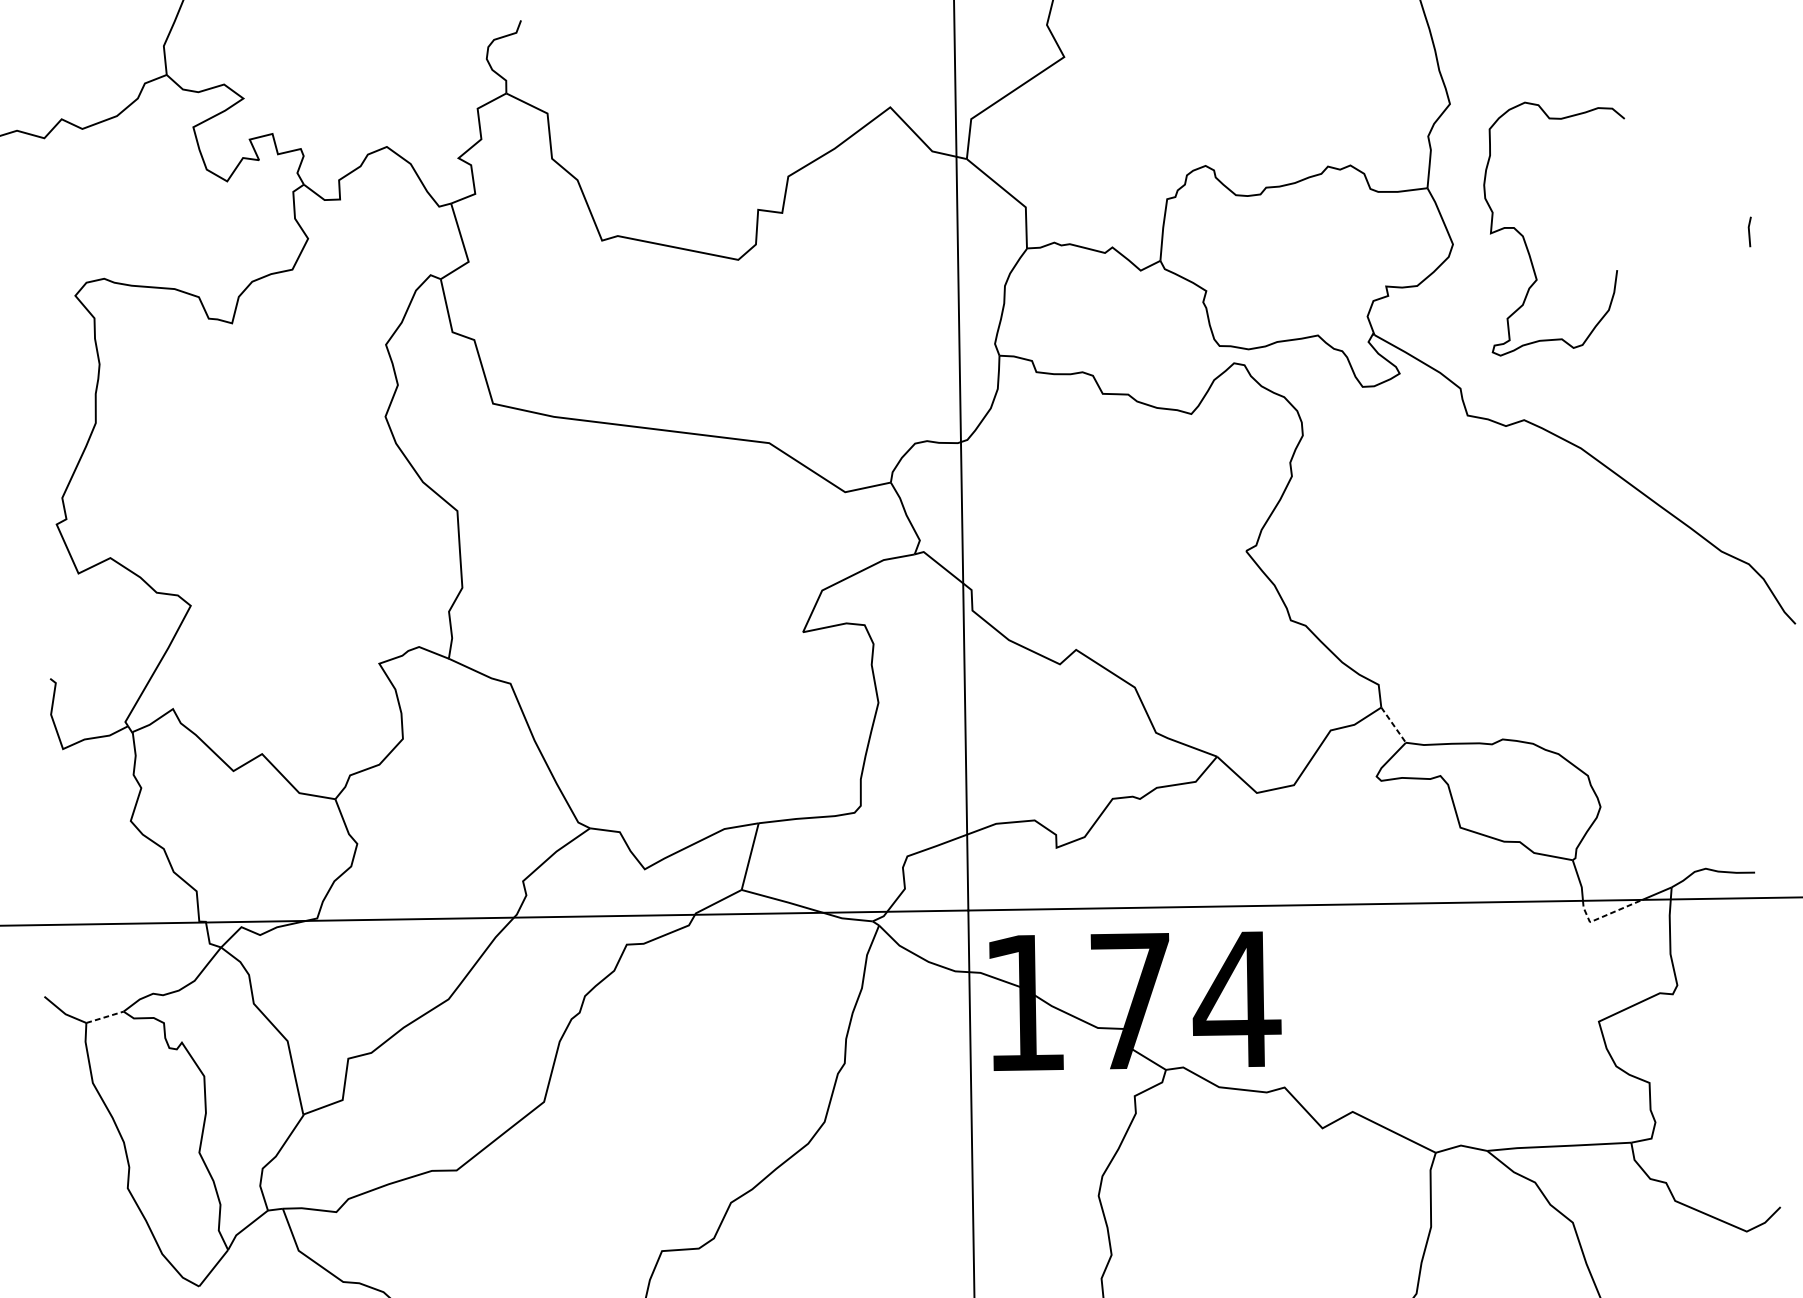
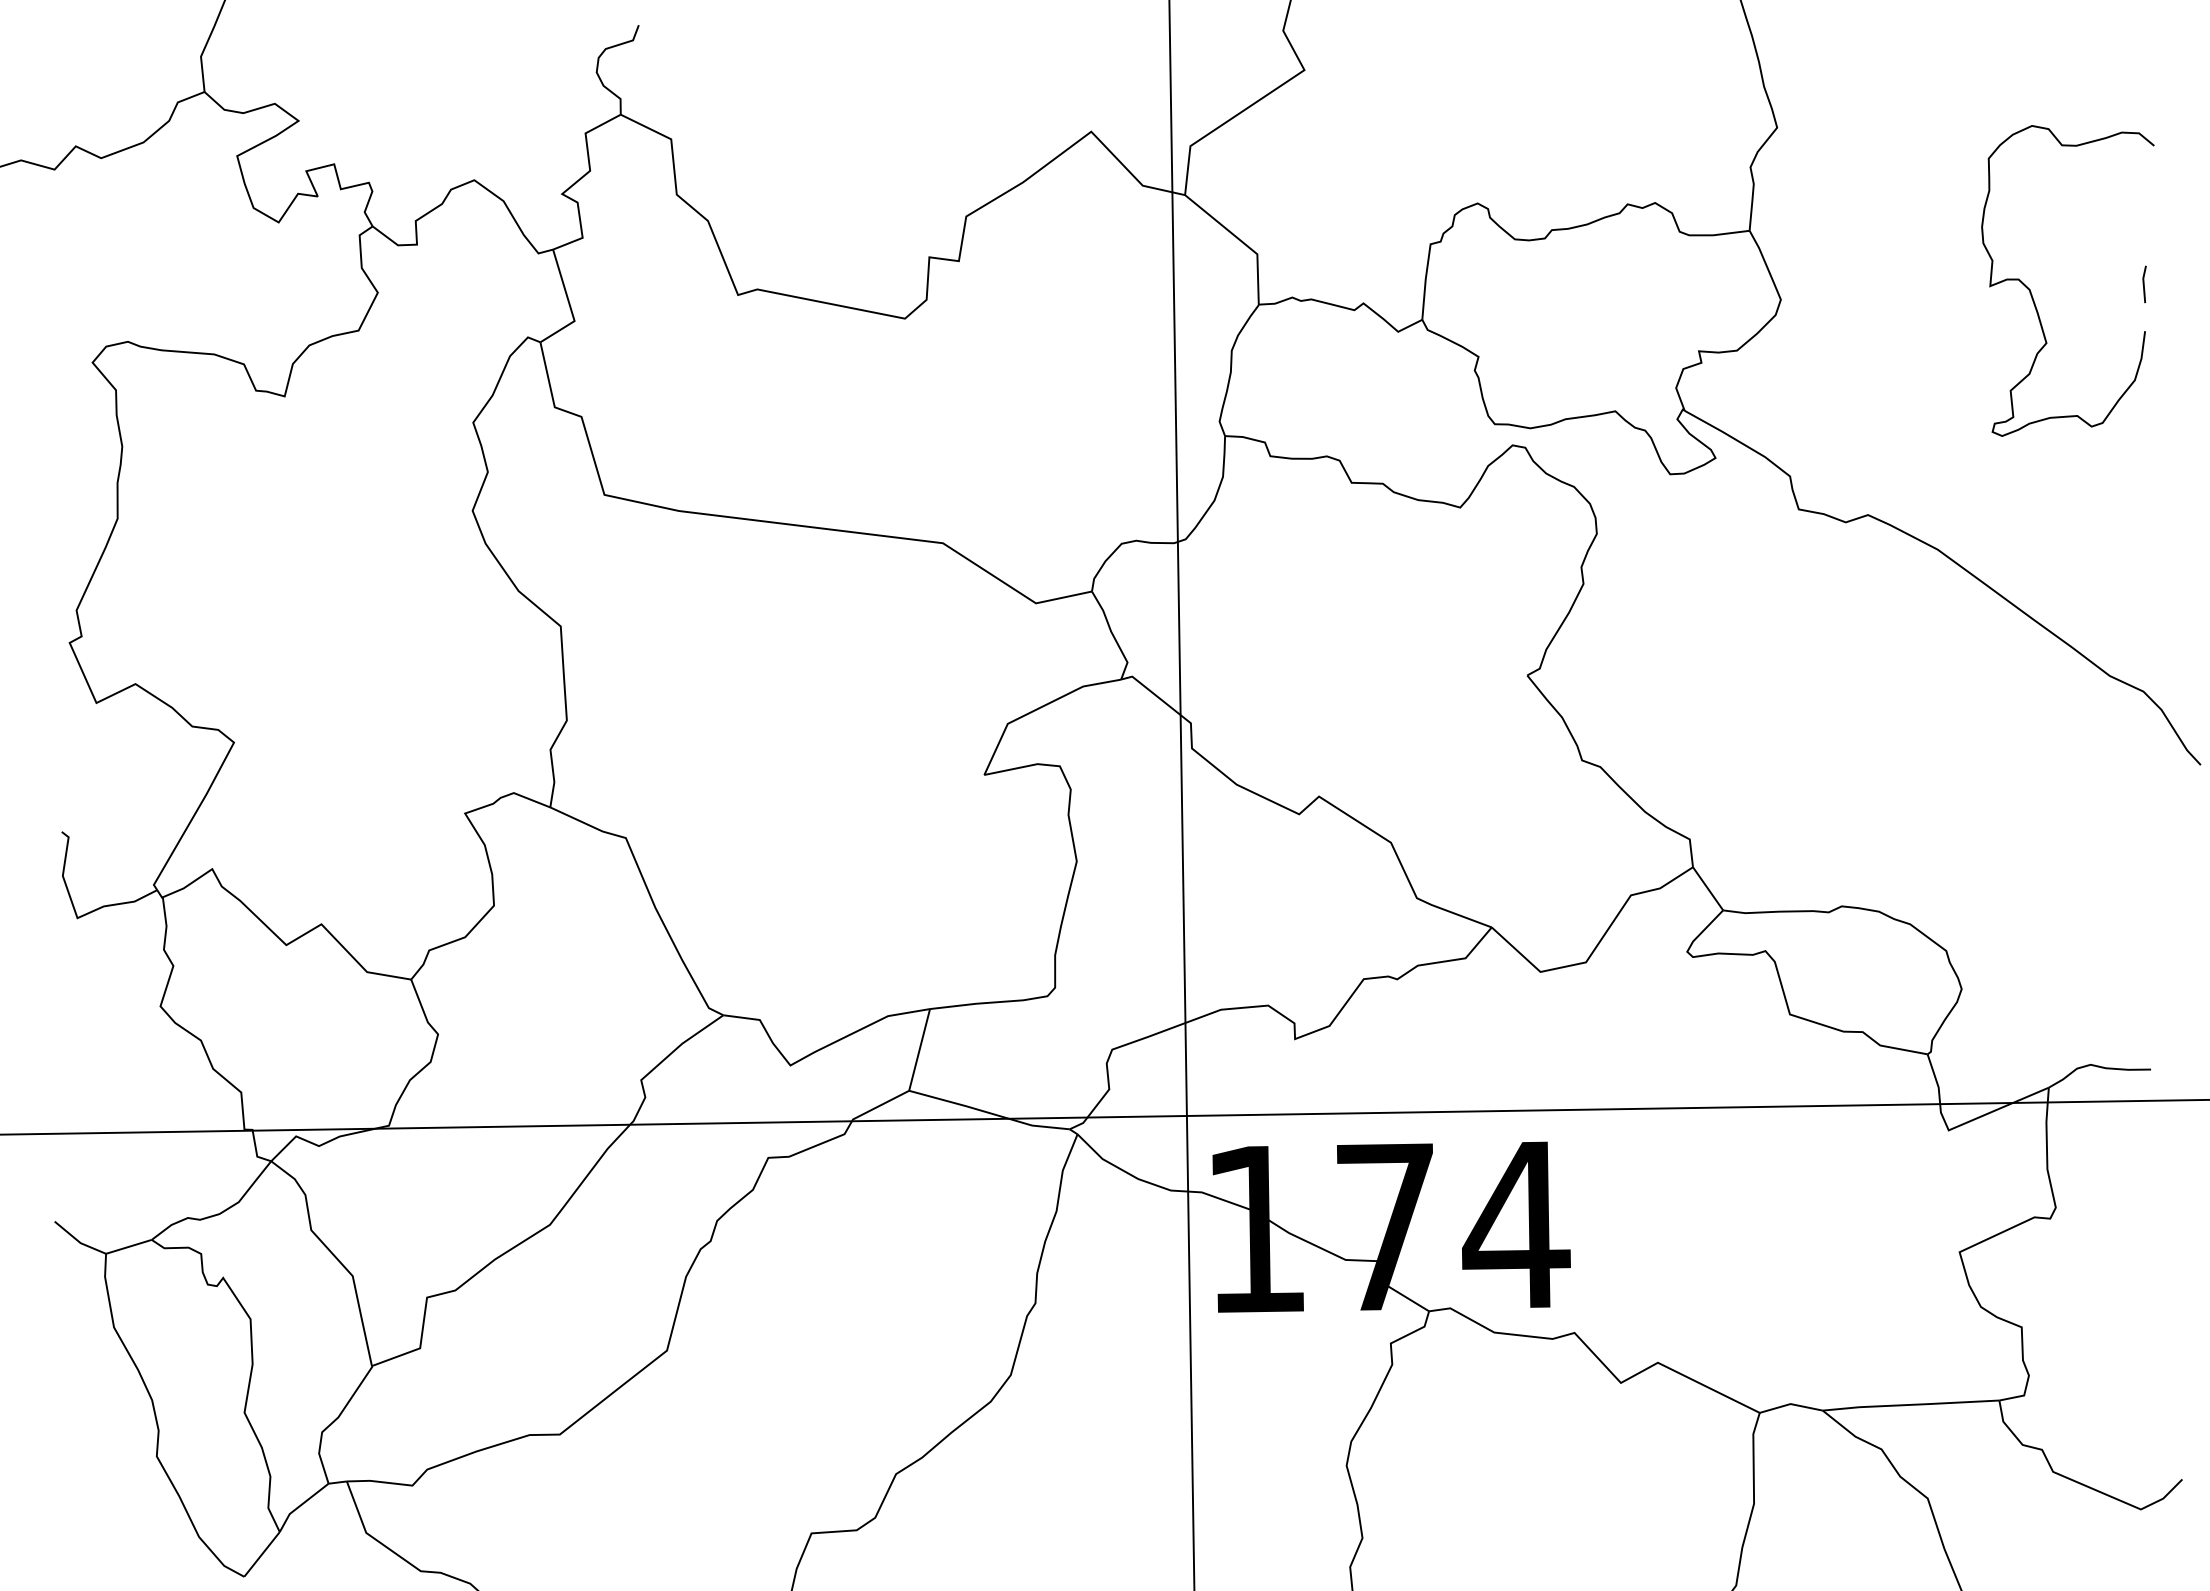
curve: (1524, 237) -> (2031, 291), moved
line: (1393, 725) -> (1708, 889), dashed -> solid
line: (1605, 915) -> (1967, 1122), dashed -> solid
line: (104, 1017) -> (128, 1246), dashed -> solid

